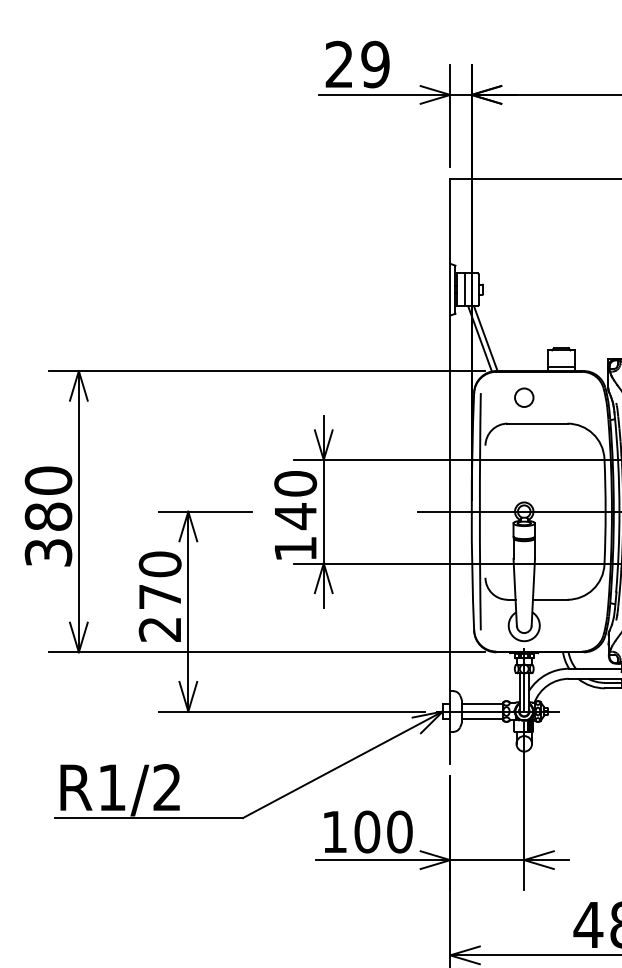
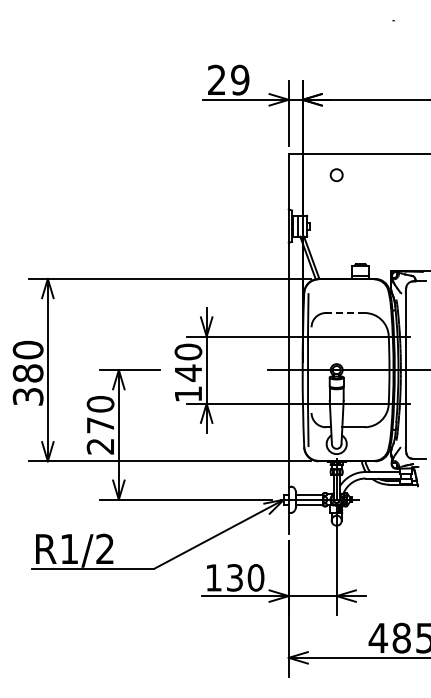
circle: (523, 398) -> (336, 175), moved
line: (537, 424) -> (345, 313), solid -> dashed
text: (366, 831) -> (234, 577), 100 -> 130

